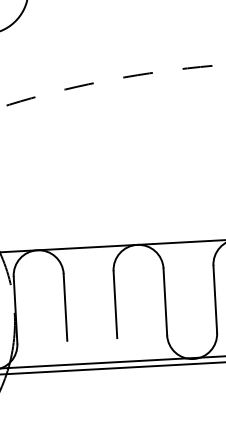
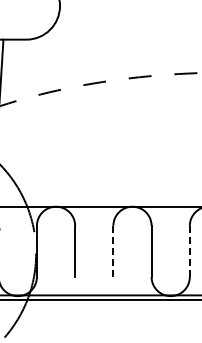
line: (214, 299) -> (189, 251), solid -> dashed
line: (115, 304) -> (113, 251), solid -> dashed

